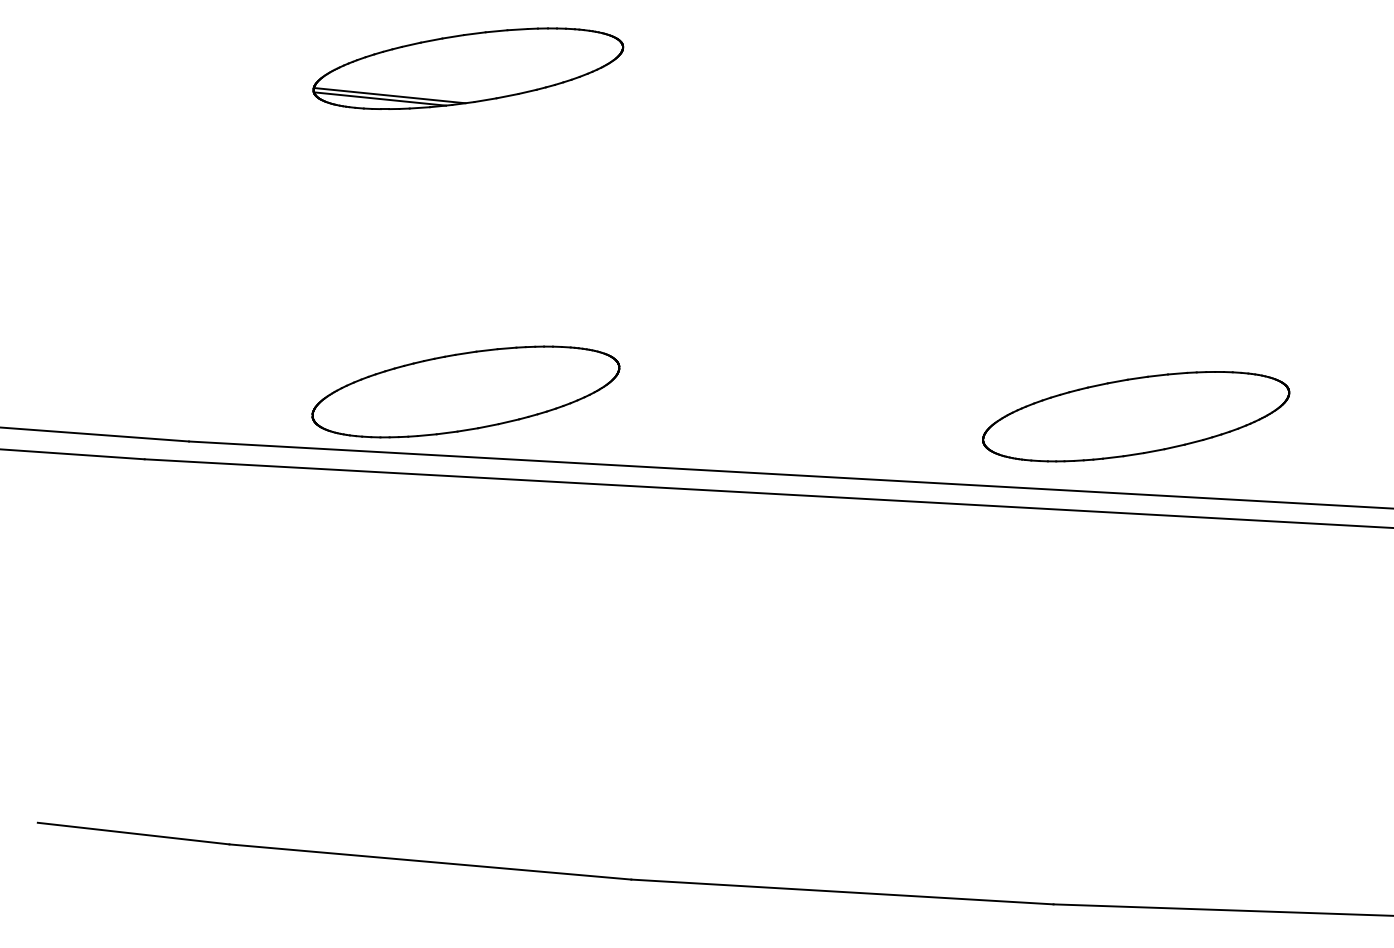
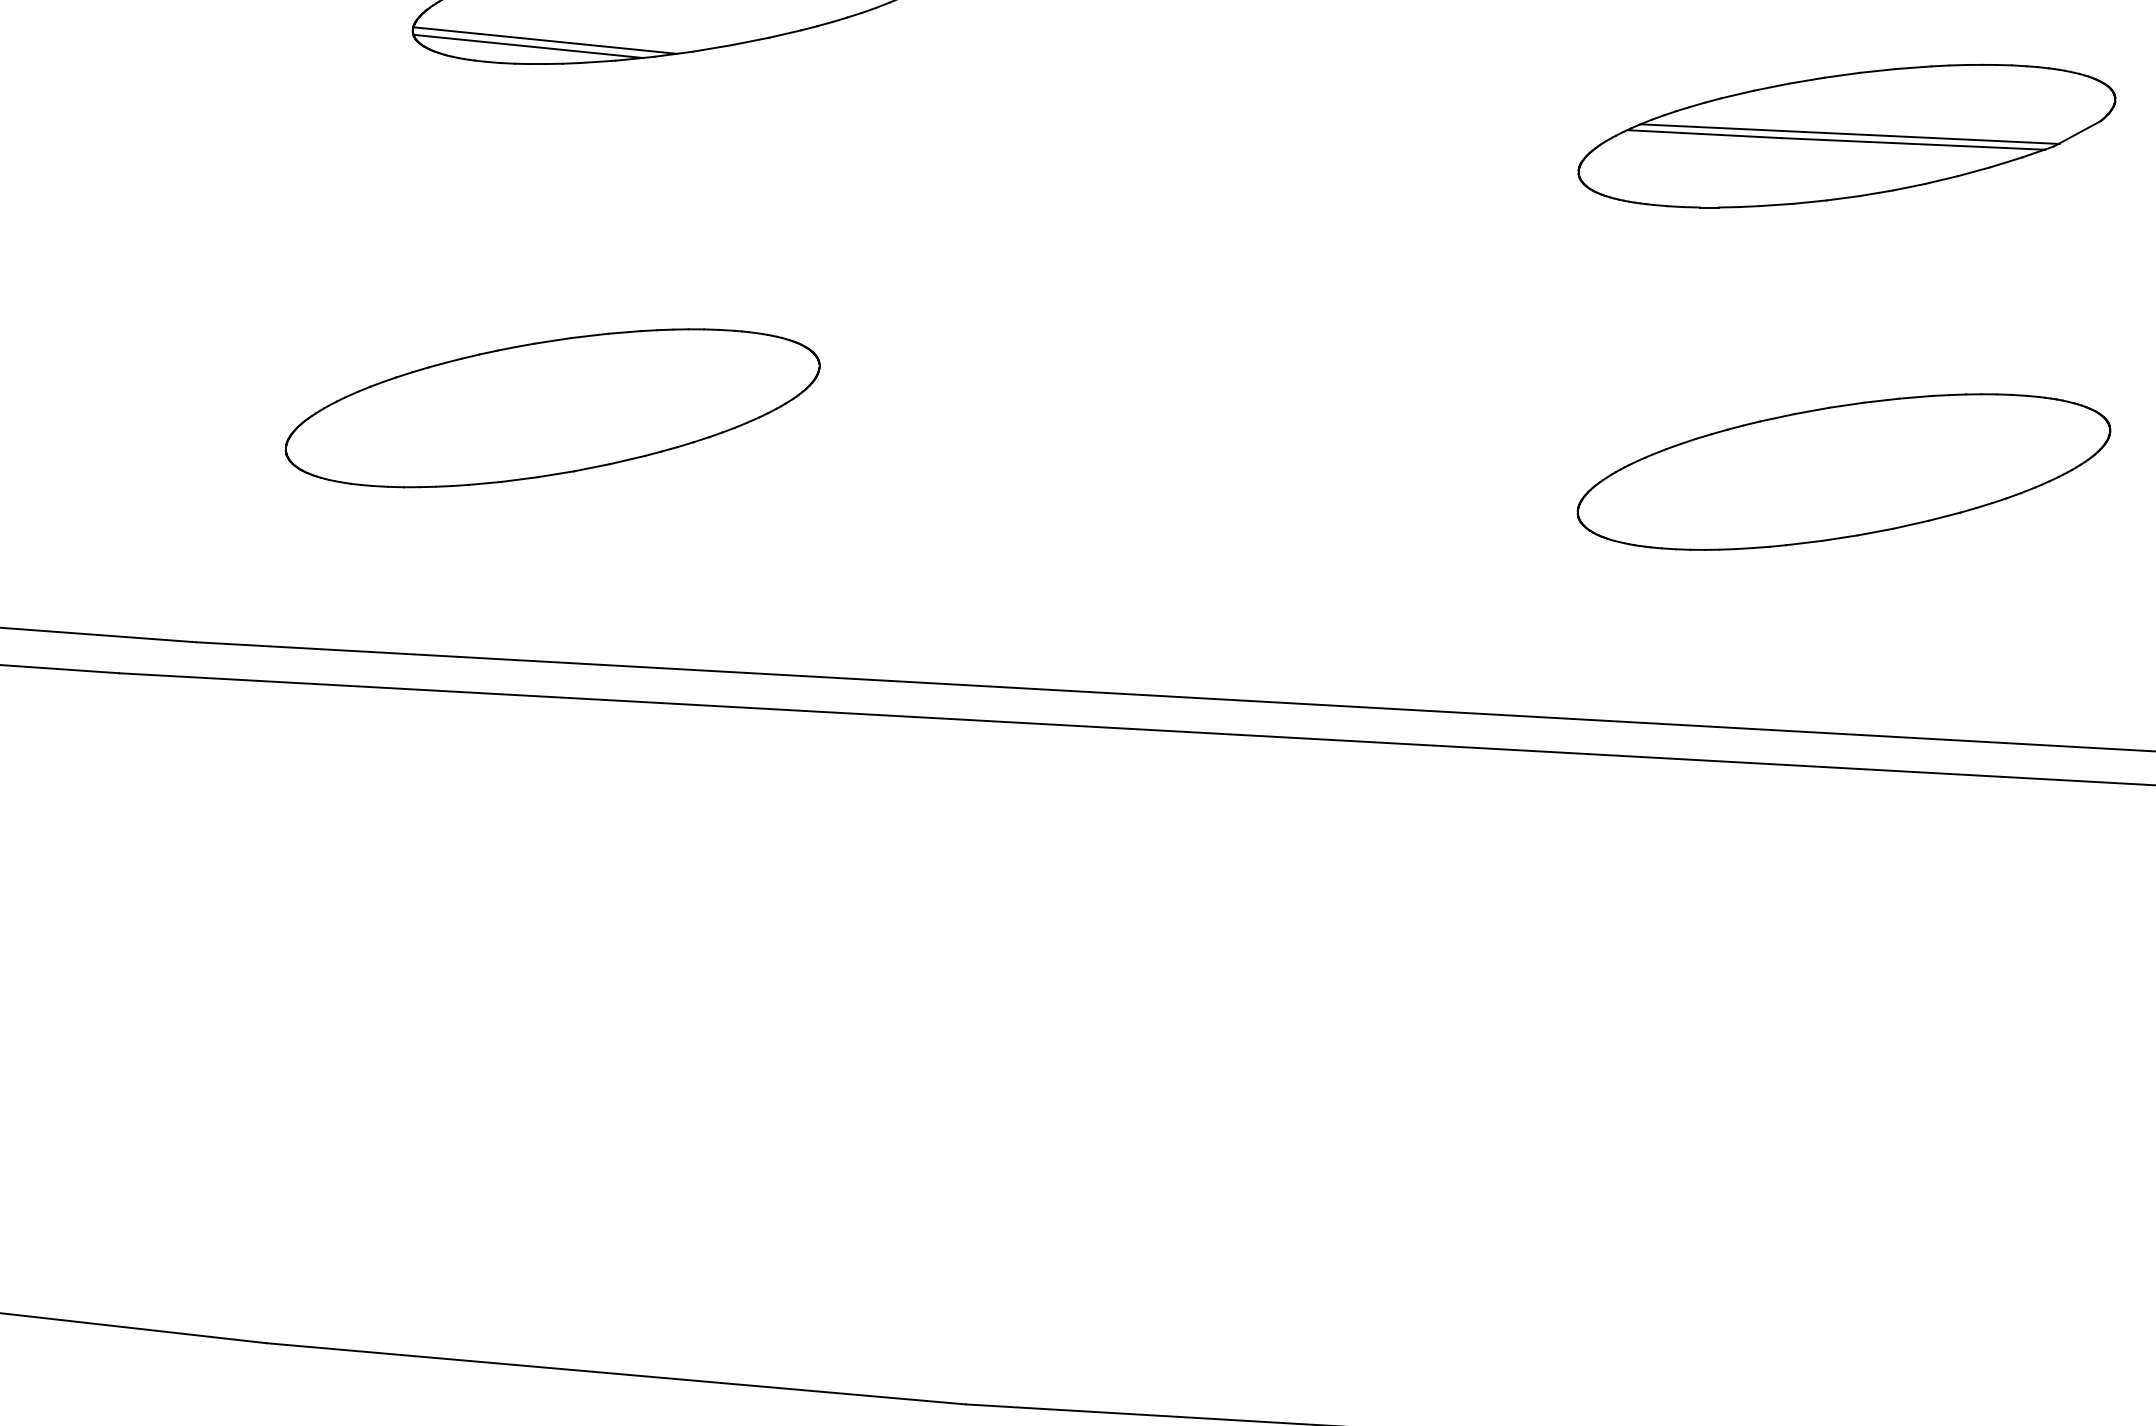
part: (1137, 150) -> (1846, 136), added
part: (465, 391) -> (551, 407), moved
part: (1136, 416) -> (1844, 471), moved

